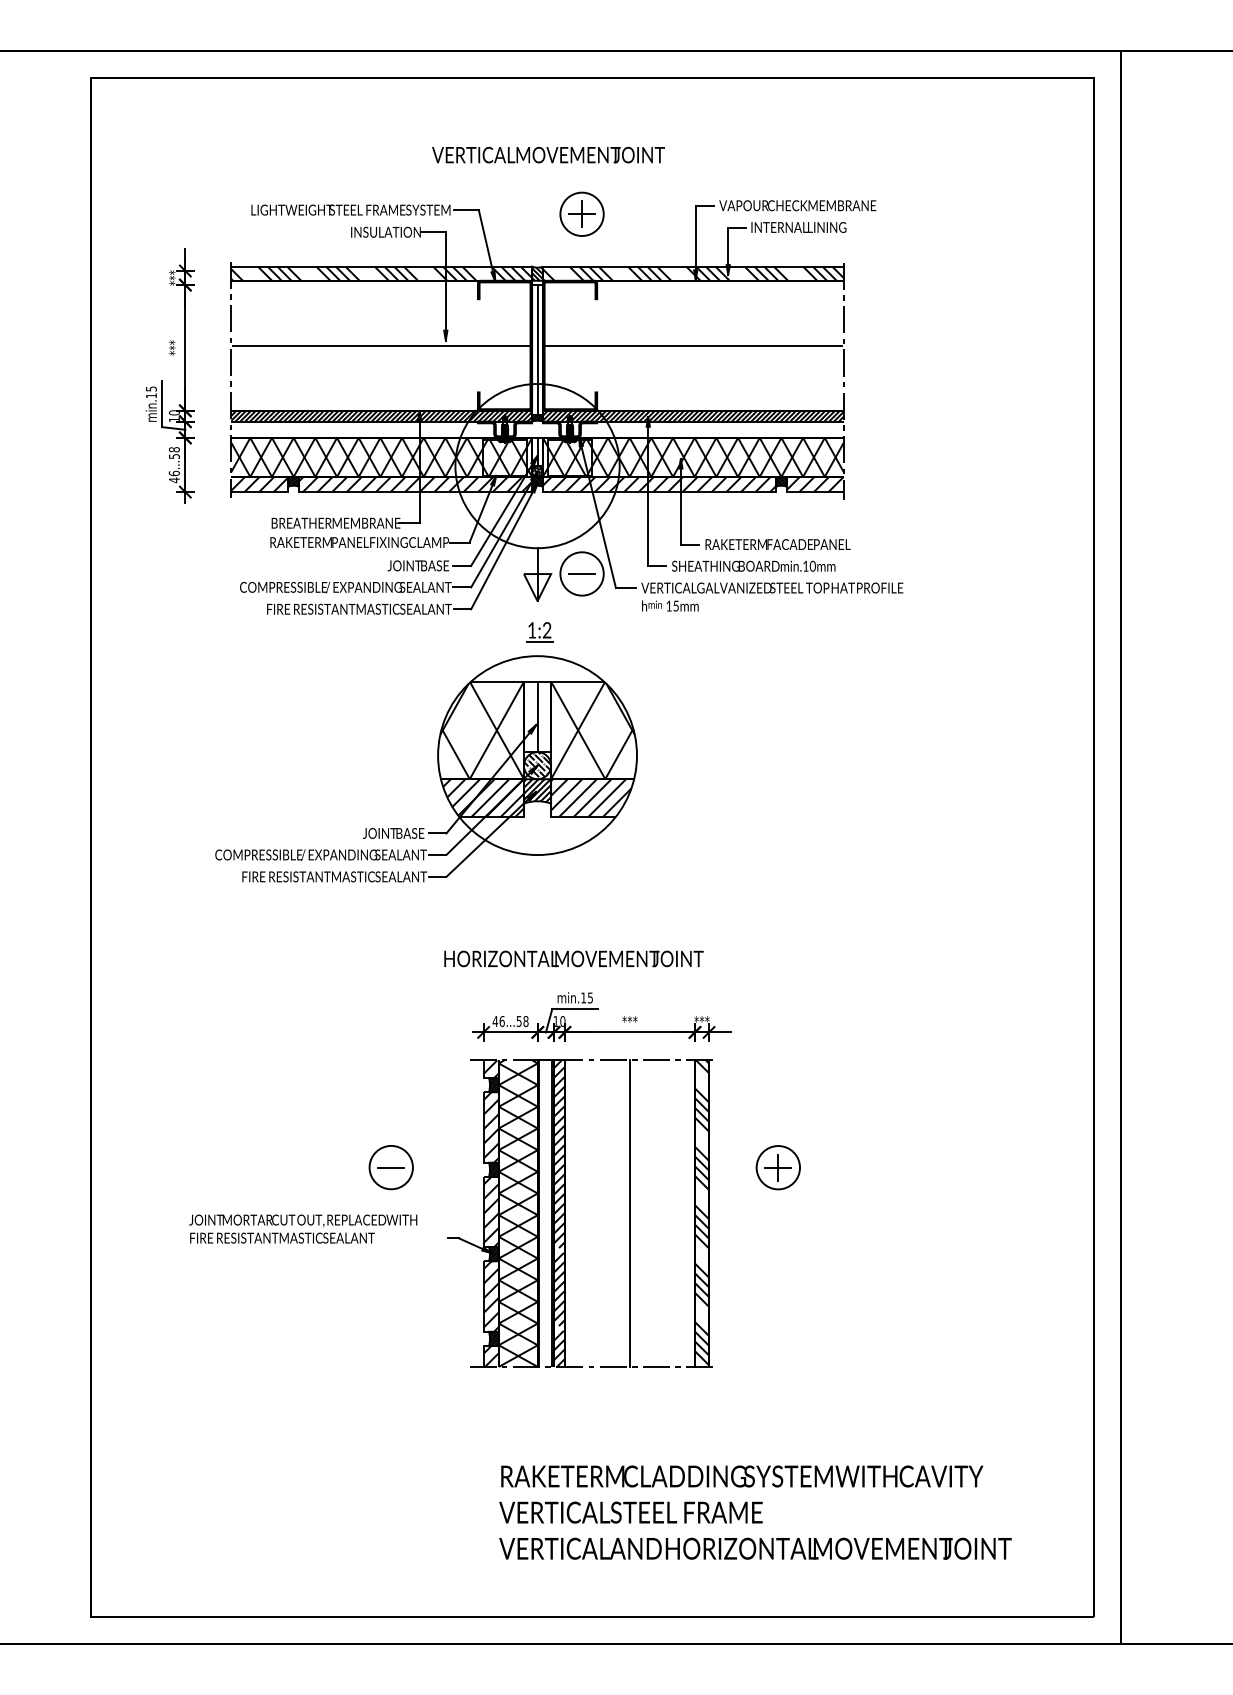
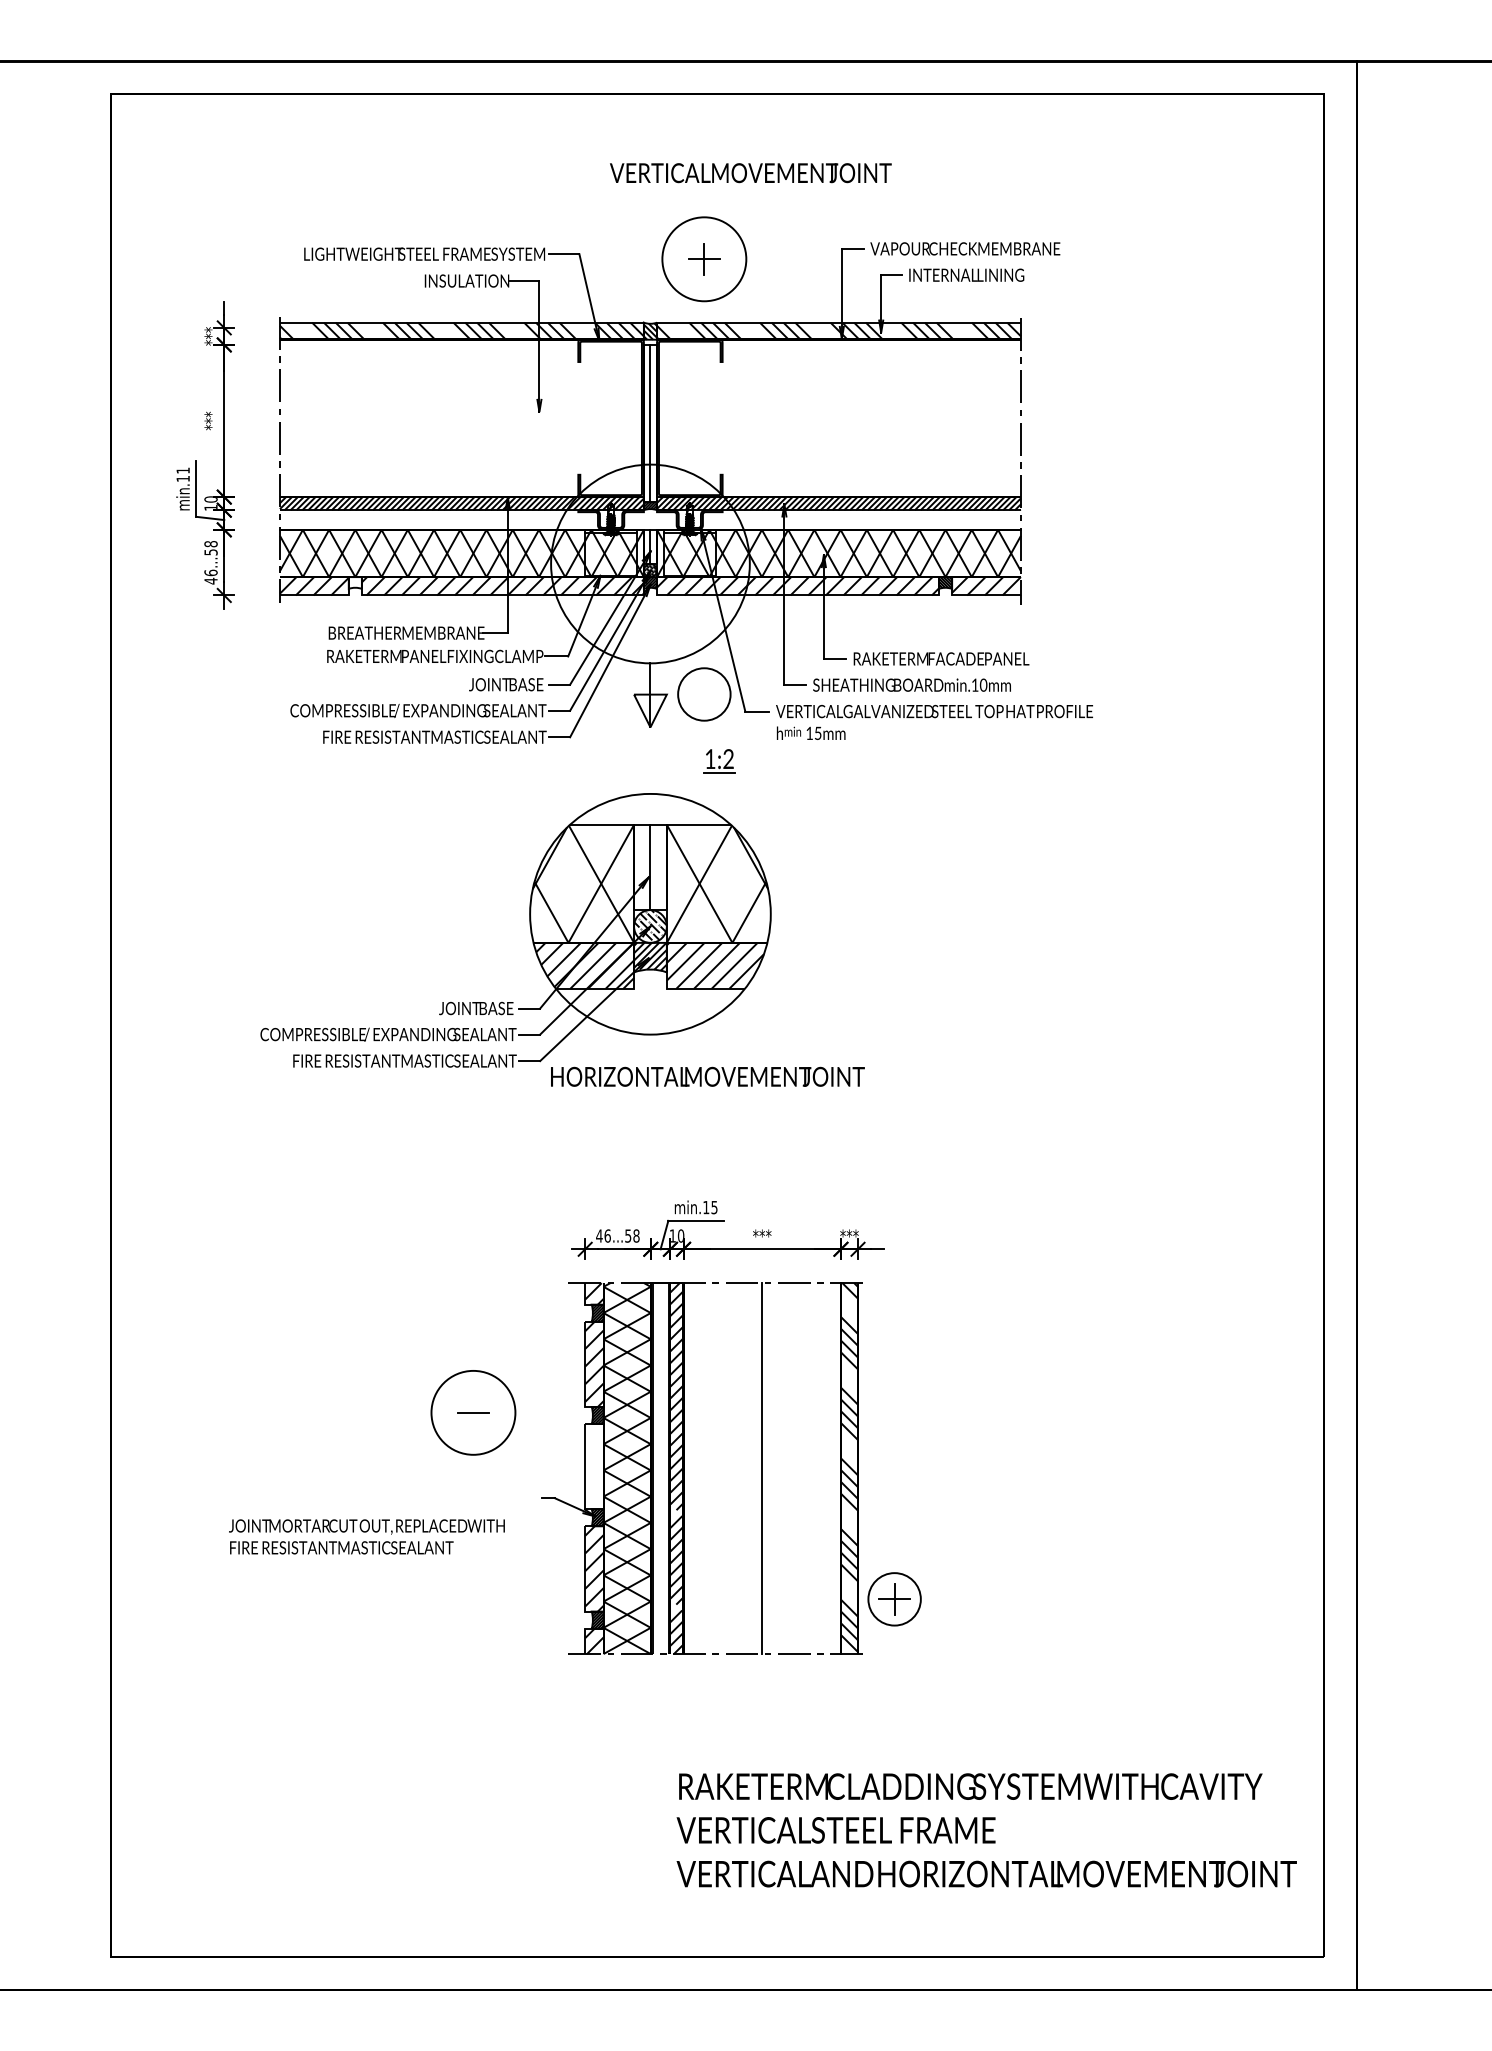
text: (548, 154) -> (750, 172), moved
circle: (581, 214) -> (703, 259), size x1.6
line: (380, 346) -> (460, 419), removed
line: (693, 346) -> (839, 419), removed
text: (151, 388) -> (183, 470), min.15 -> min.11
hatch: (293, 481) -> (355, 582), removed
line: (582, 573) -> (704, 693), removed
part: (539, 632) -> (719, 761), moved
text: (573, 958) -> (707, 1076), moved
circle: (390, 1167) -> (472, 1412), size x1.6
part: (777, 1167) -> (893, 1599), moved
hatch: (490, 1211) -> (593, 1465), removed
text: (303, 1228) -> (367, 1536), moved
text: (755, 1512) -> (986, 1830), moved

